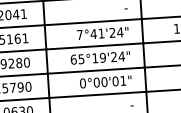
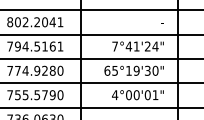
text: (117, 56) -> (151, 70), 65°19'24" -> 65°19'30"
text: (83, 83) -> (115, 95), 0°00'01" -> 4°00'01"

